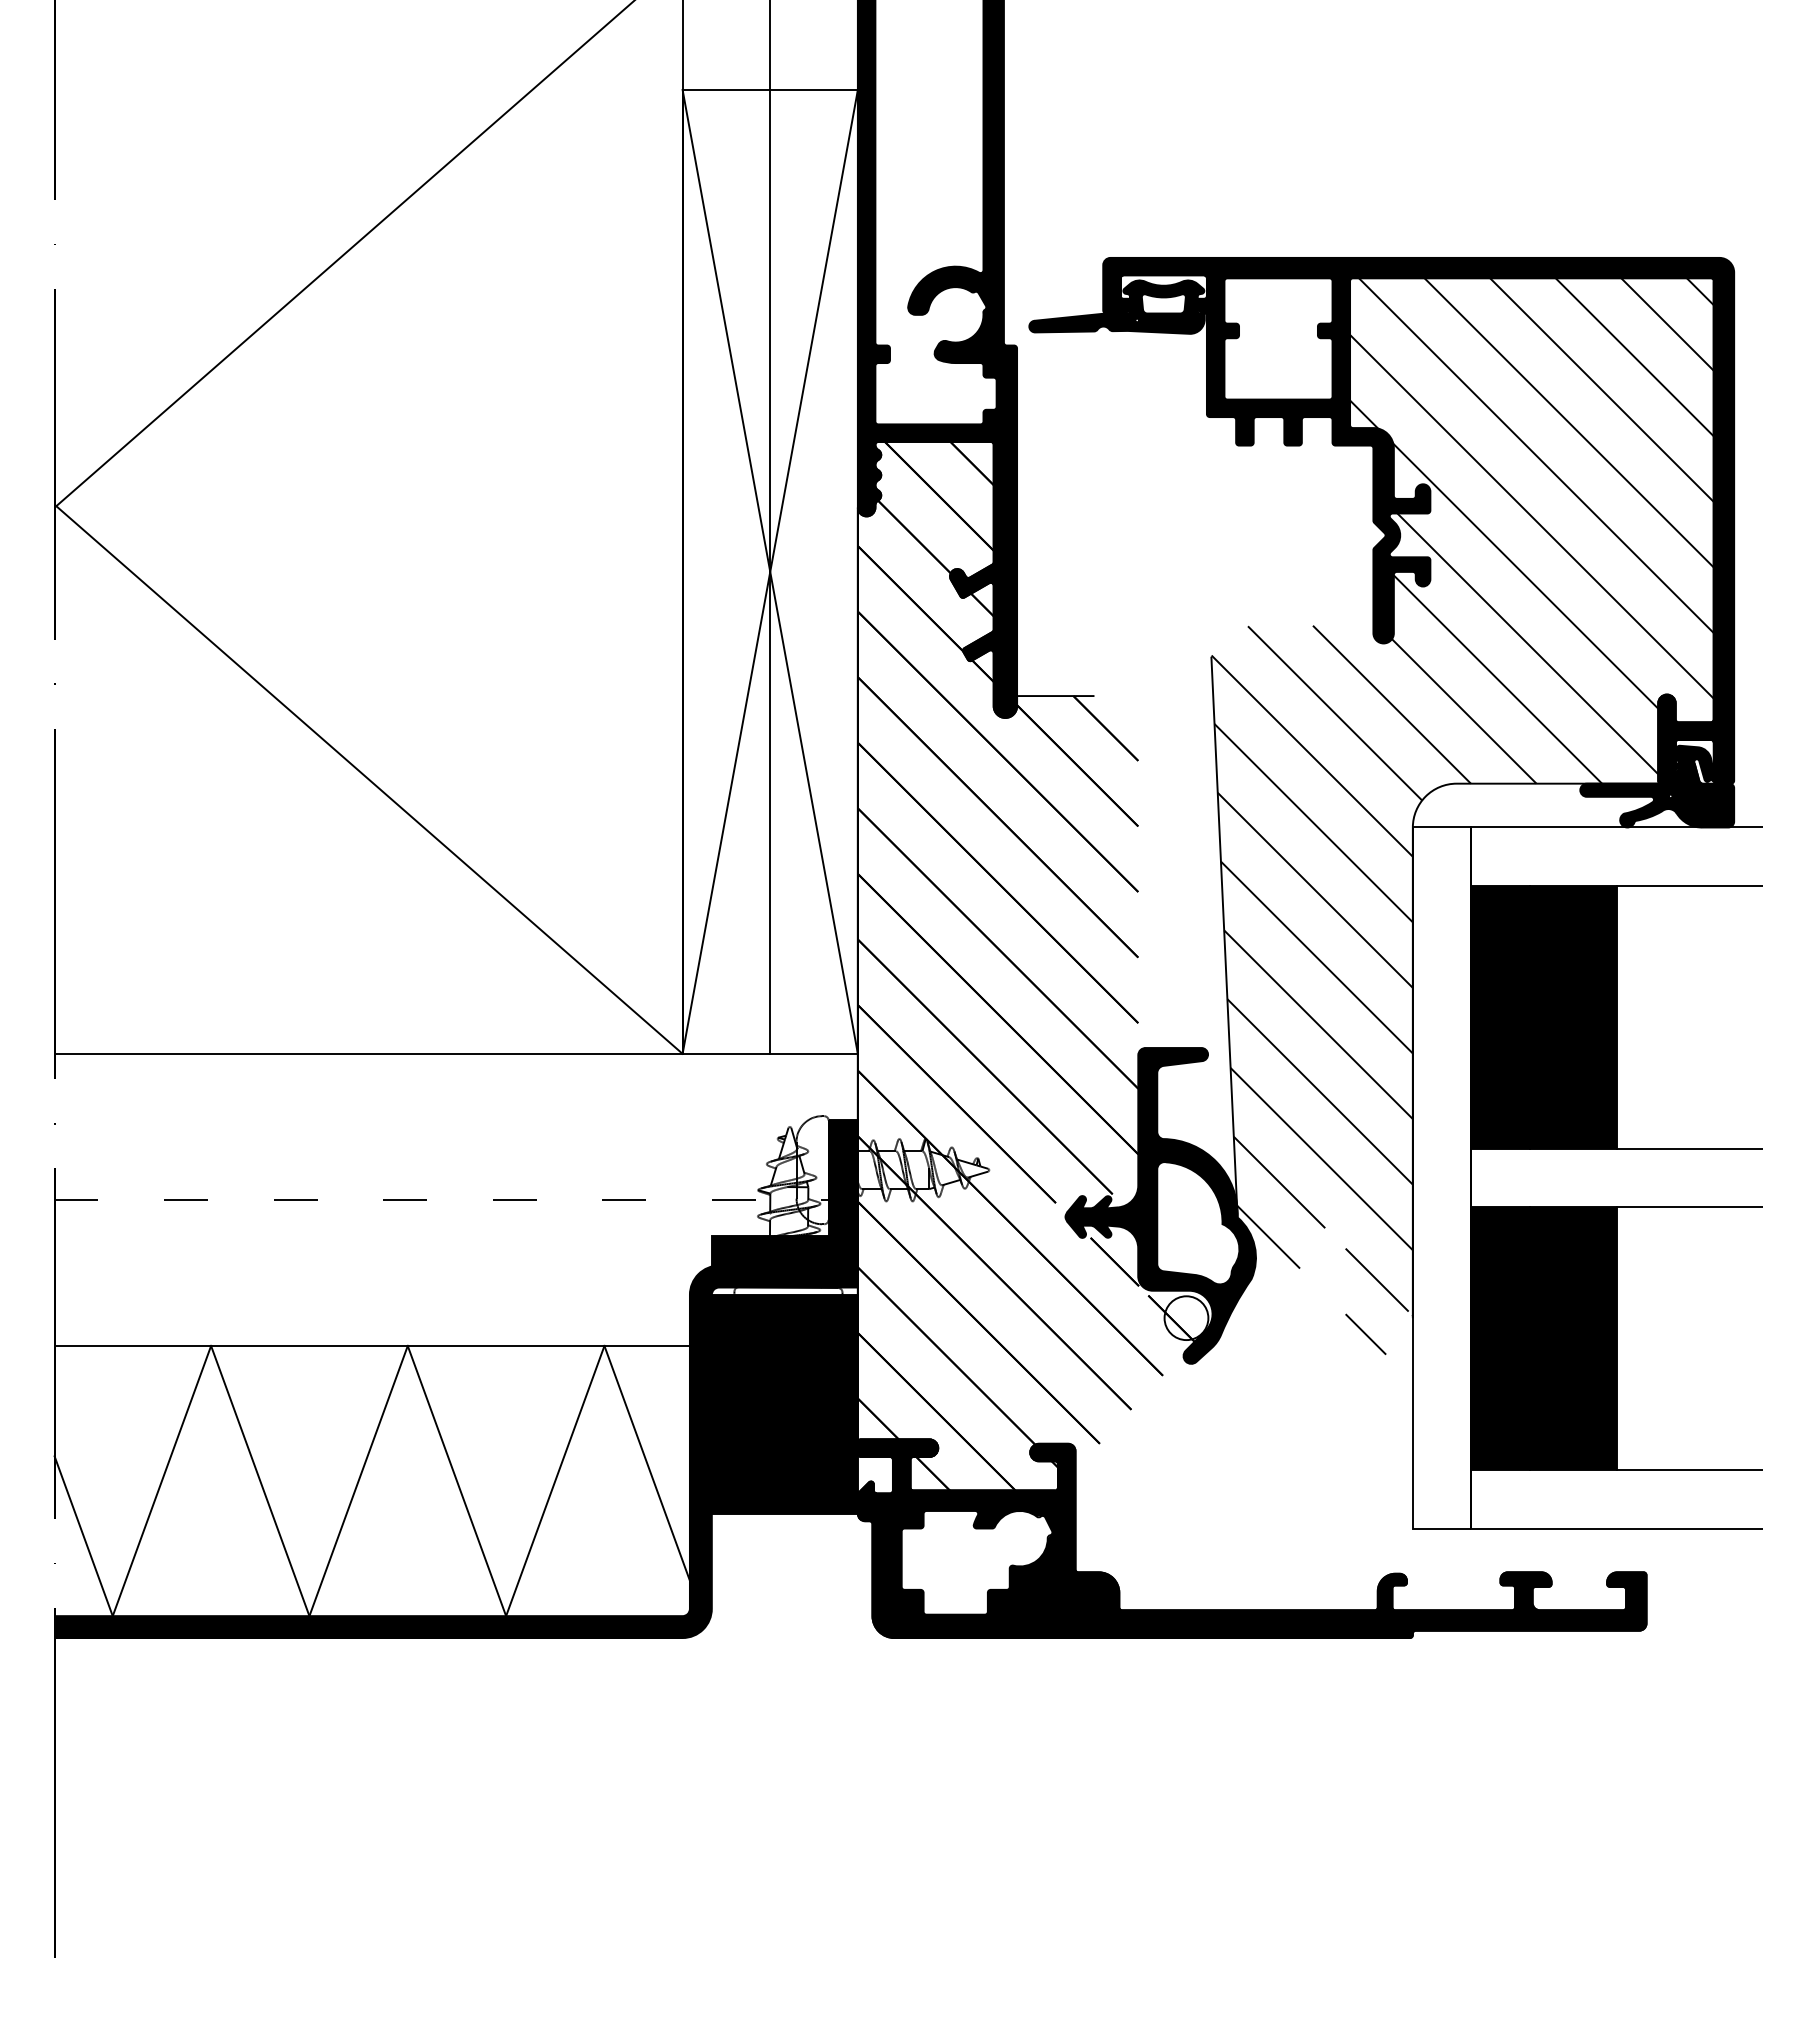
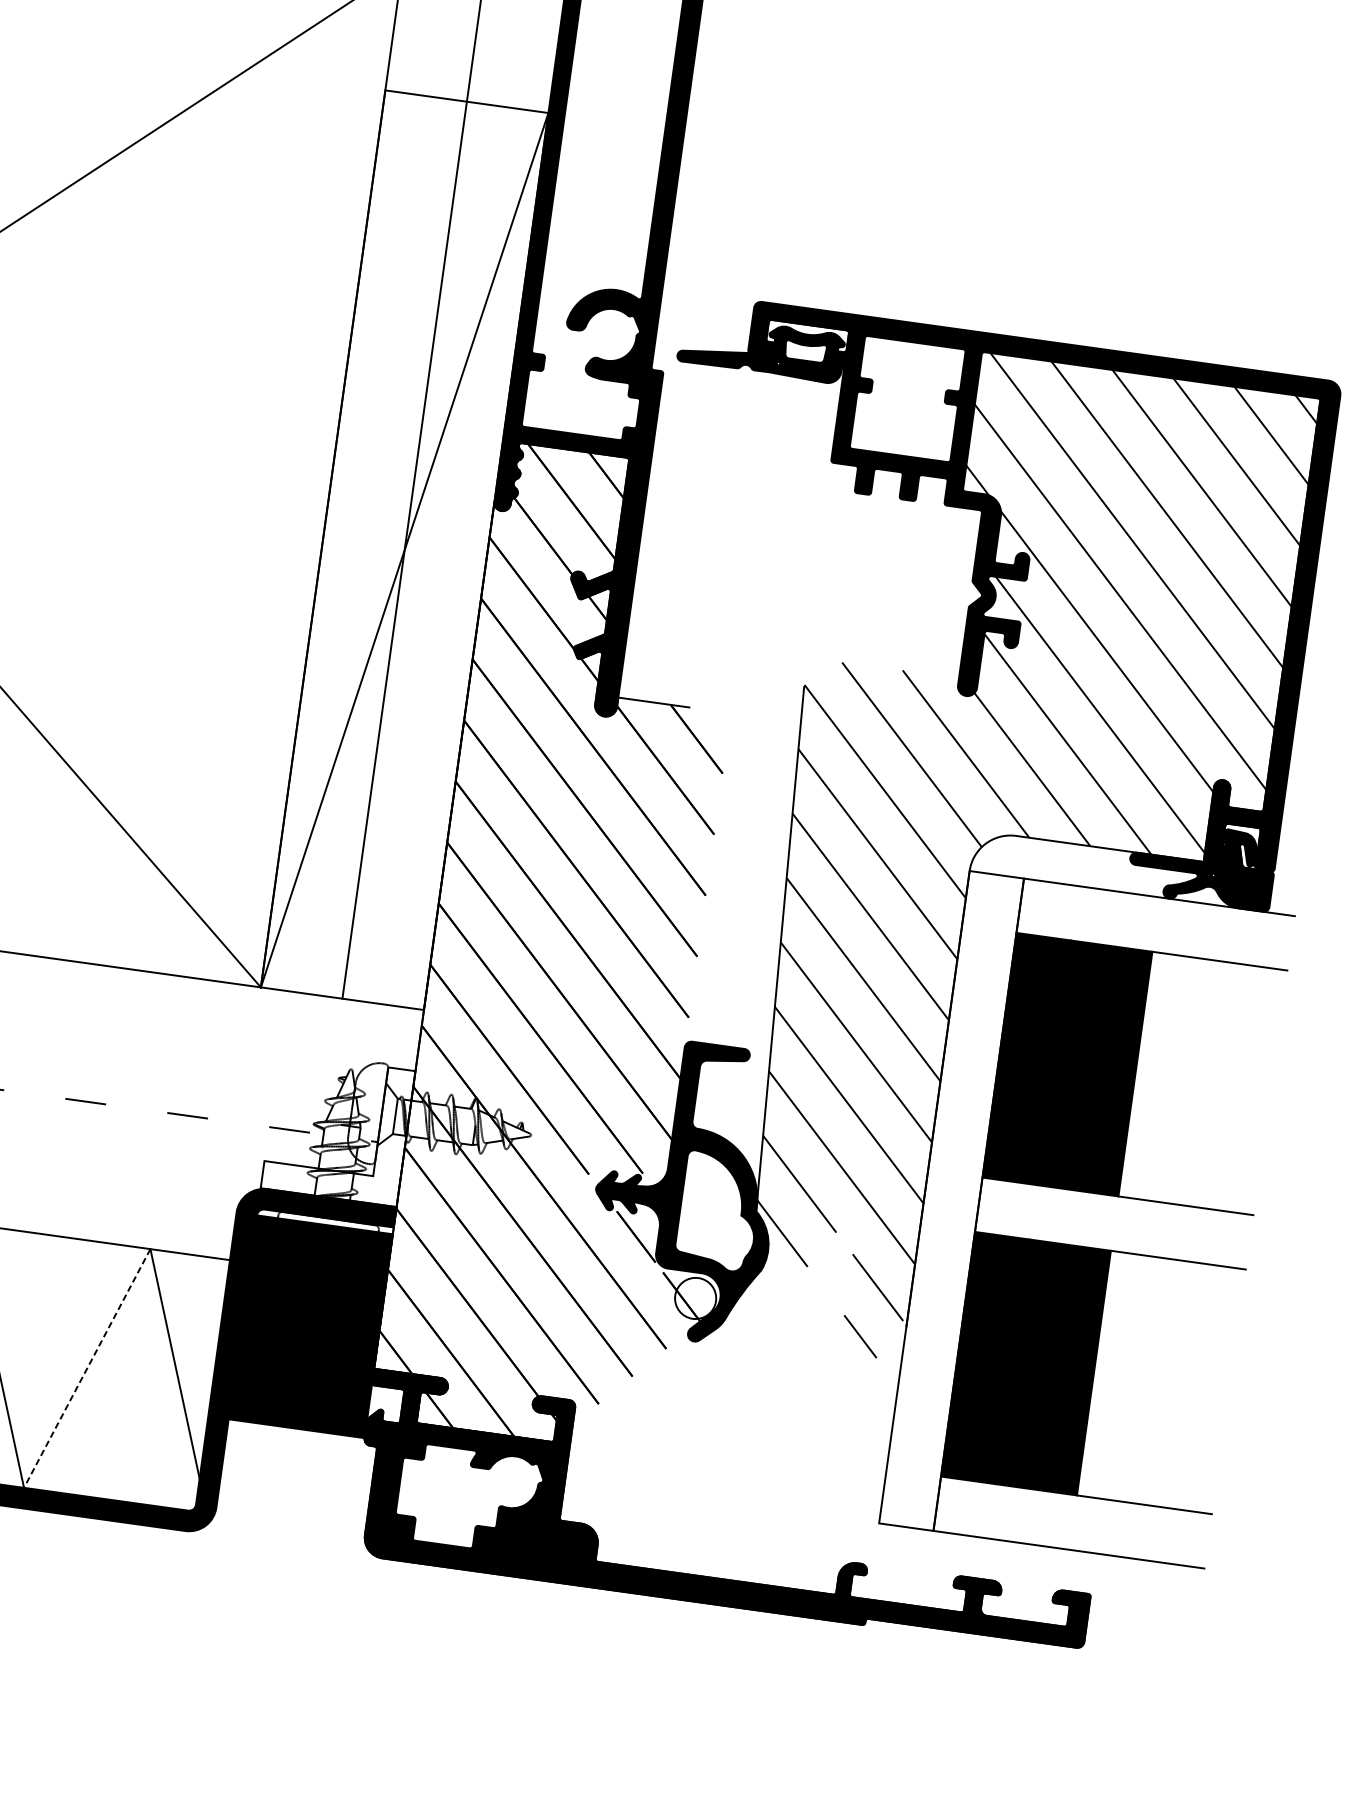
line: (769, 571) -> (404, 549), removed
fill: (784, 1192) -> (337, 1129), removed
line: (555, 1481) -> (87, 1368), solid -> dashed

